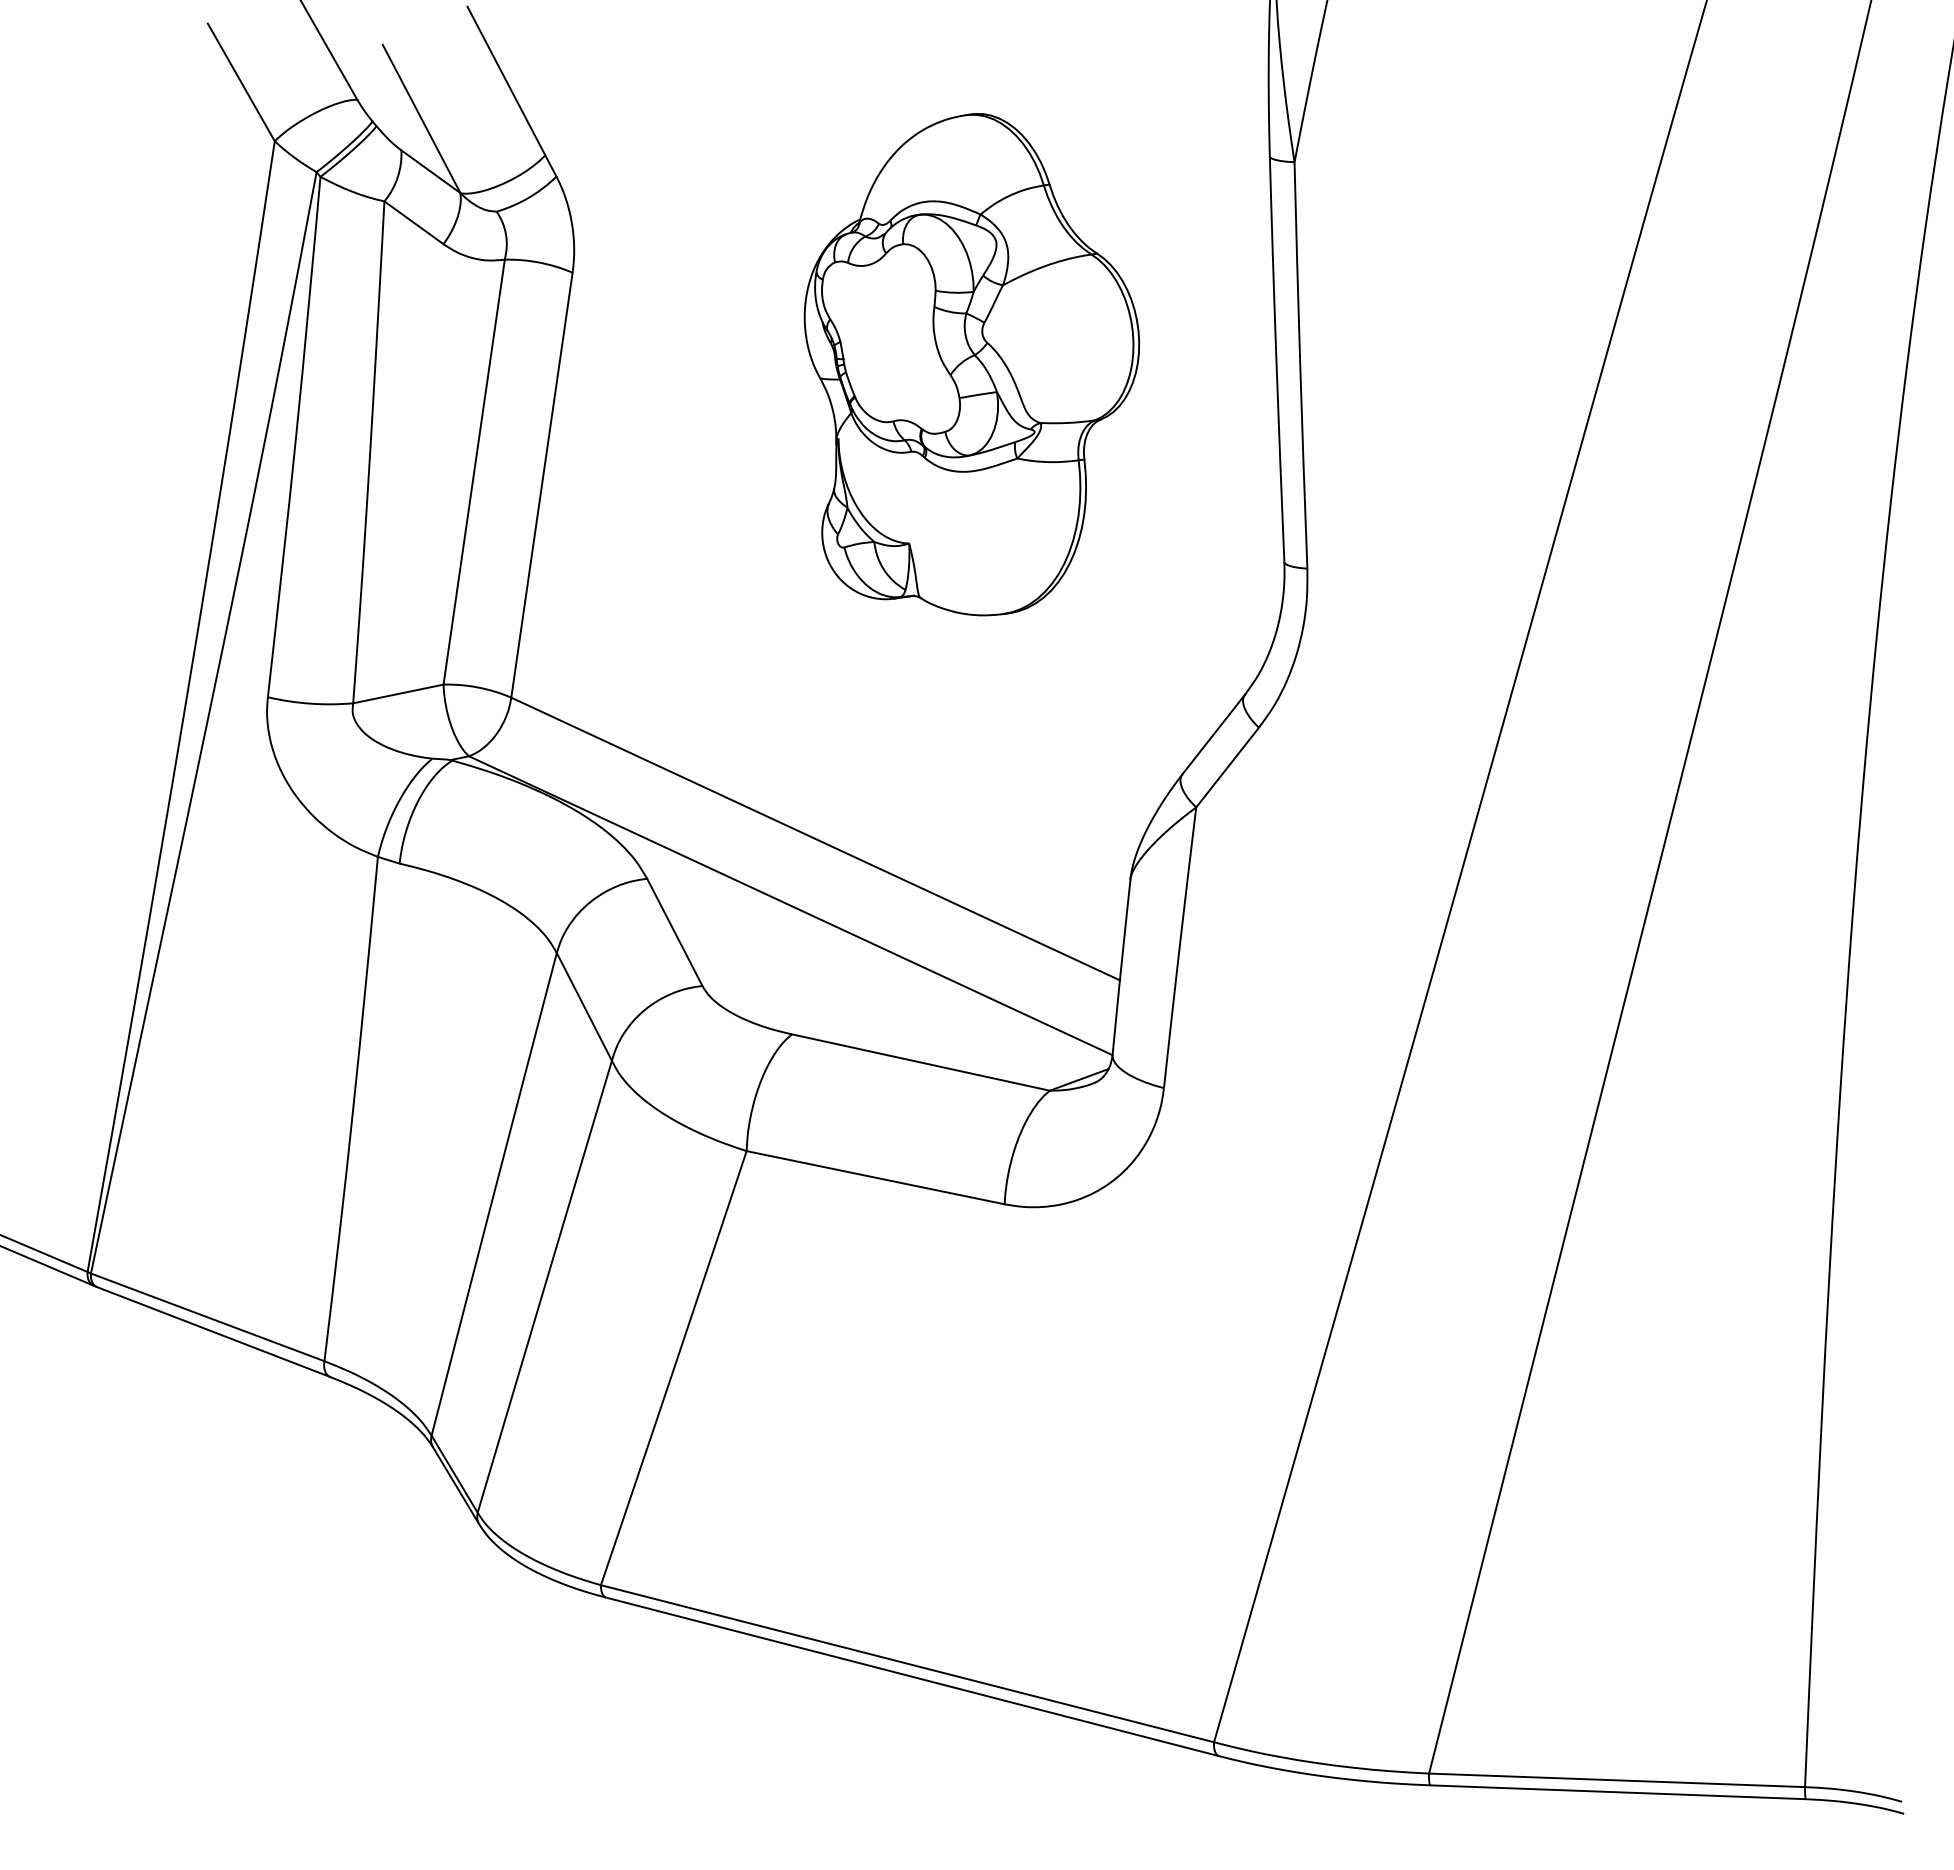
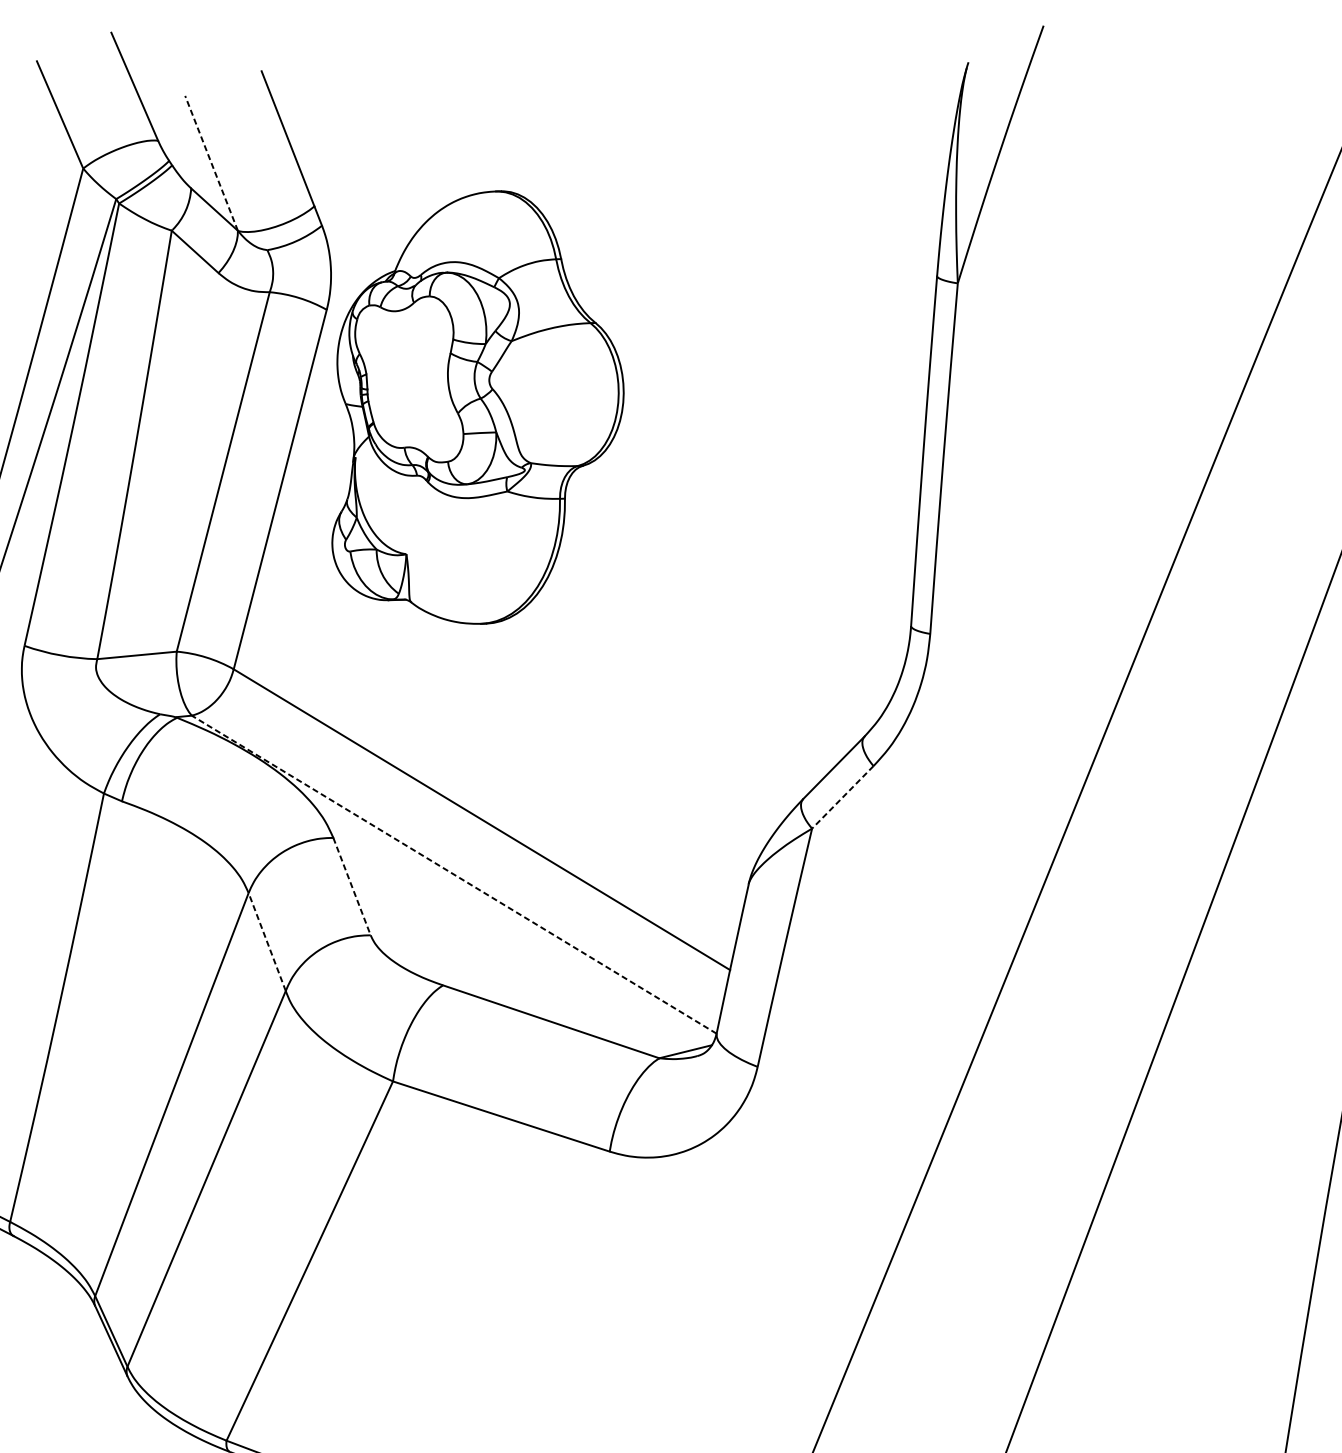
line: (421, 118) -> (211, 162), solid -> dashed
part: (971, 364) -> (476, 406), moved
line: (1227, 767) -> (842, 797), solid -> dashed
line: (790, 905) -> (454, 874), solid -> dashed
line: (675, 932) -> (352, 886), solid -> dashed
line: (584, 1006) -> (267, 941), solid -> dashed

